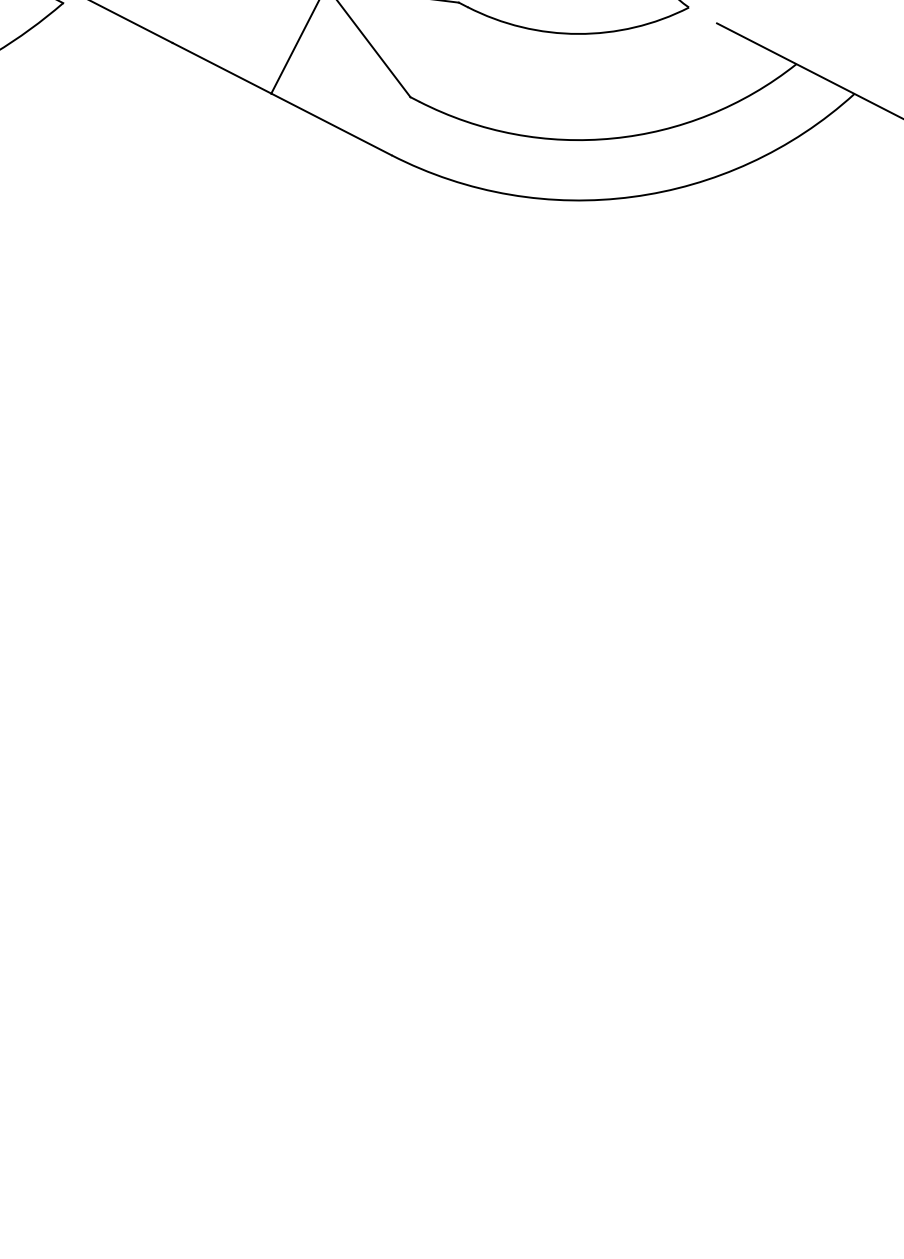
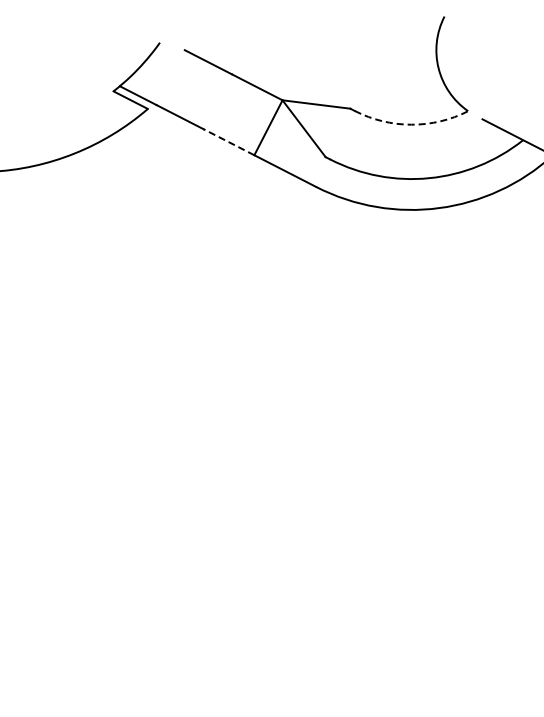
arc: (578, 33) -> (411, 124), solid -> dashed
line: (220, 68) -> (228, 142), solid -> dashed

